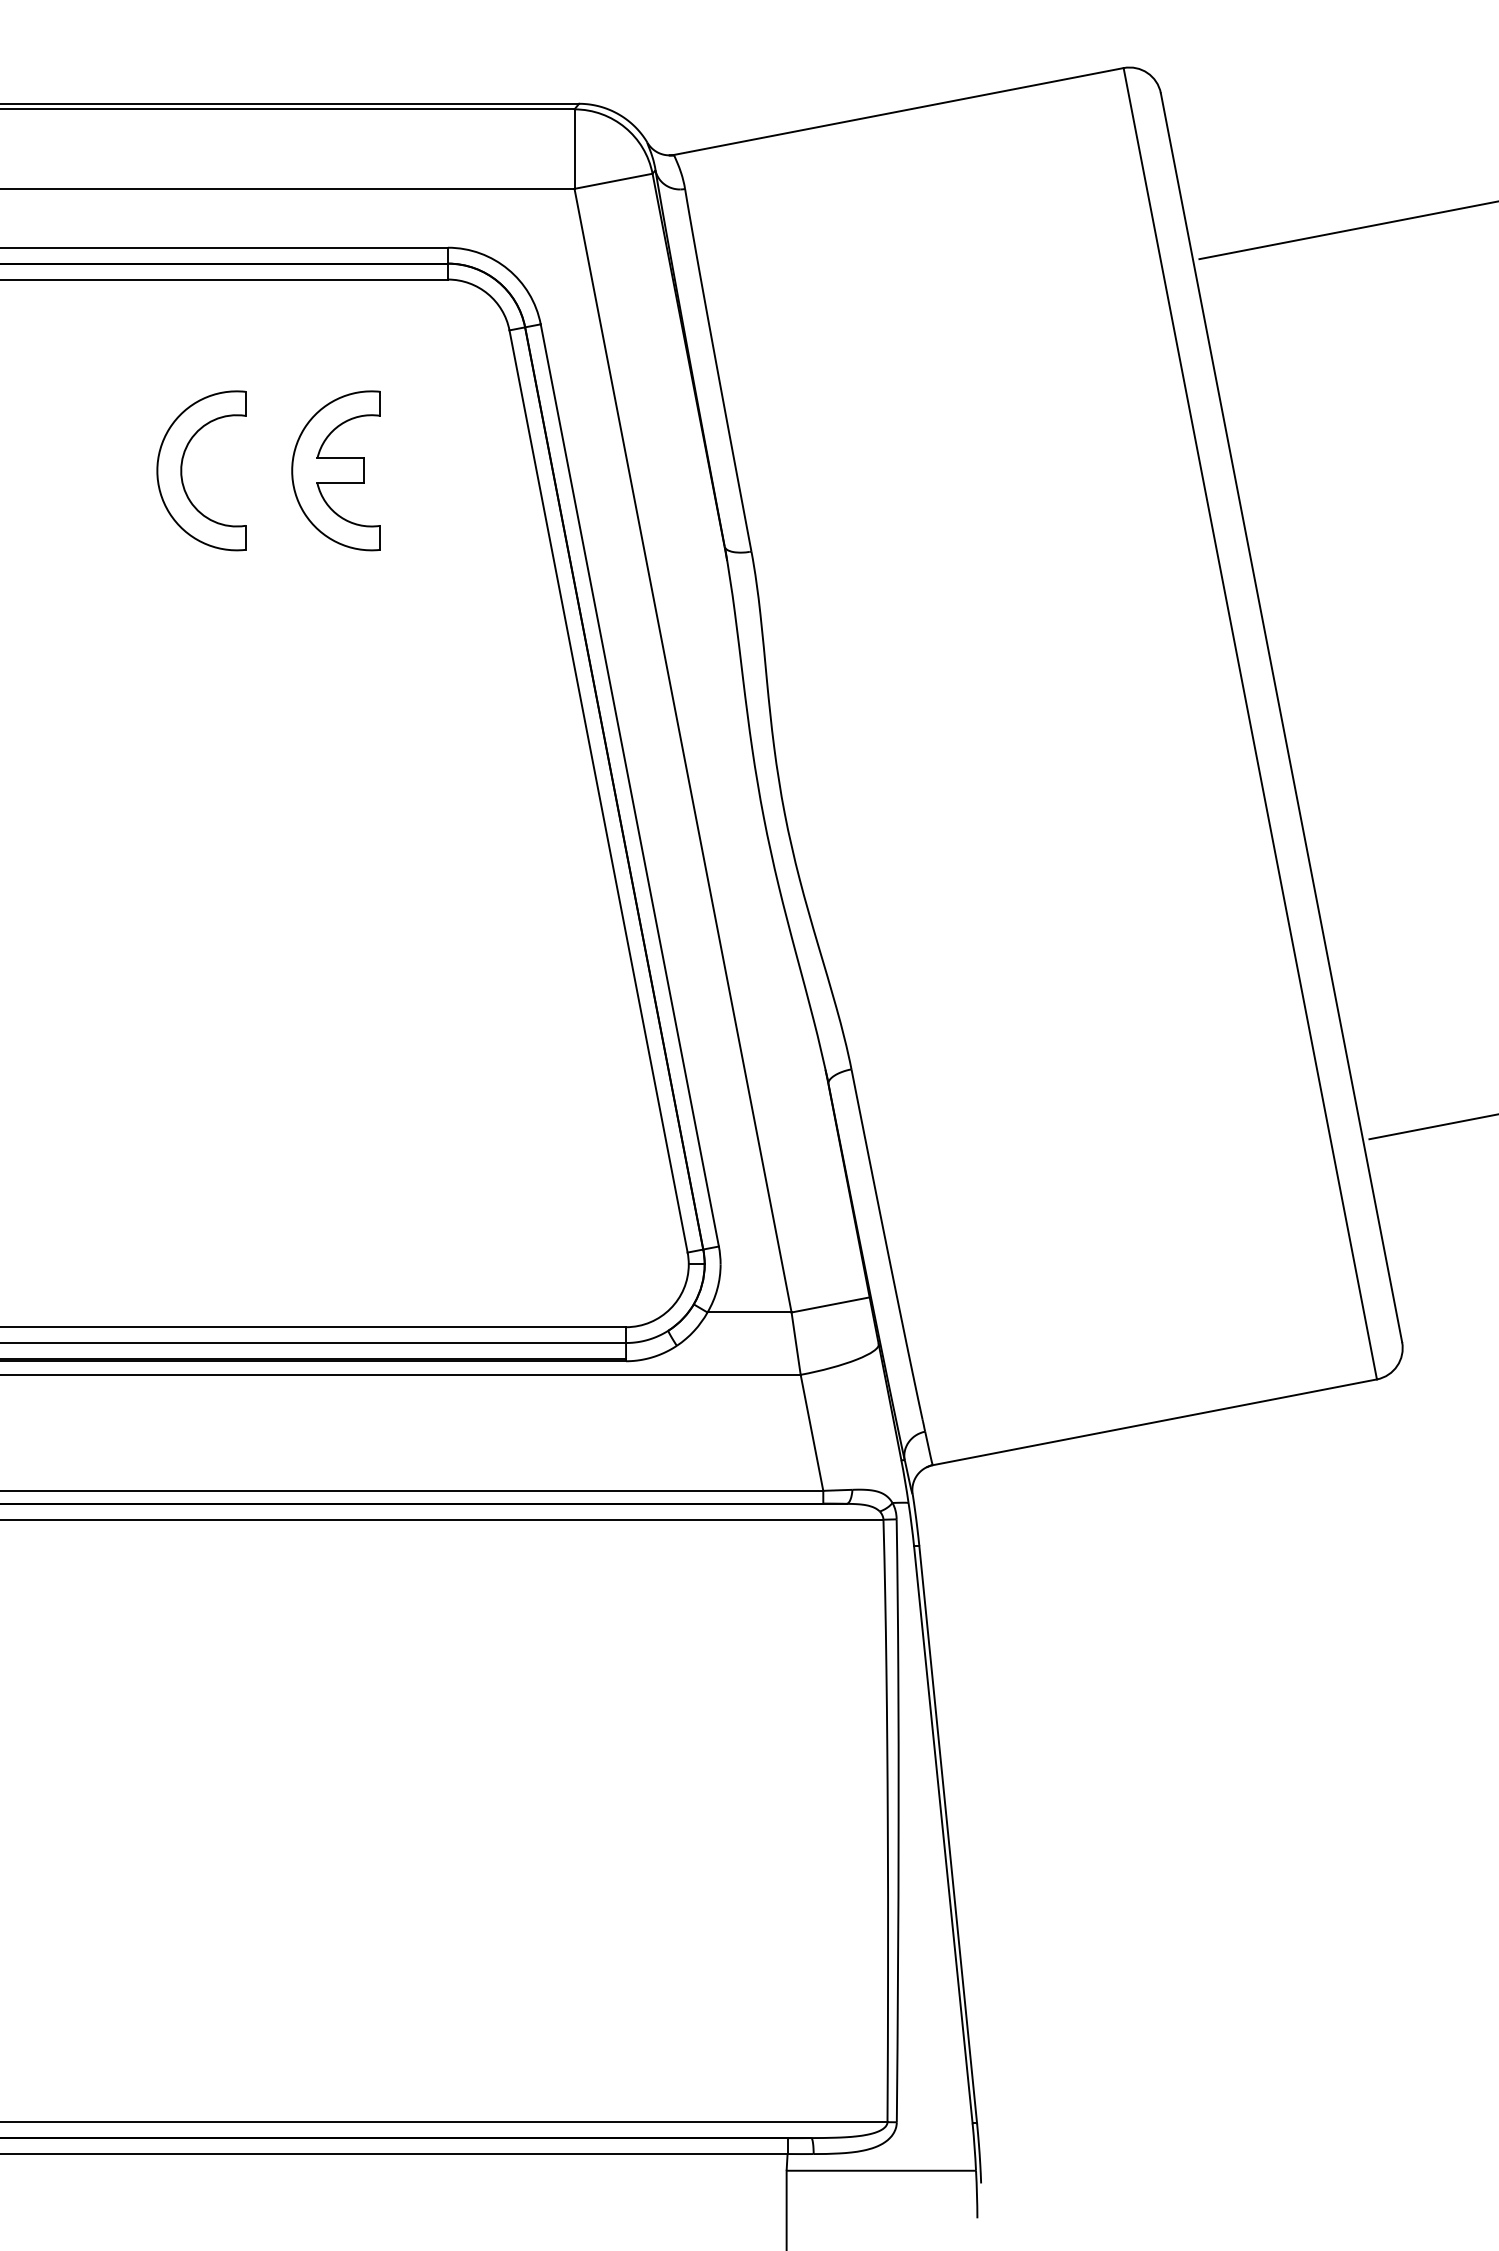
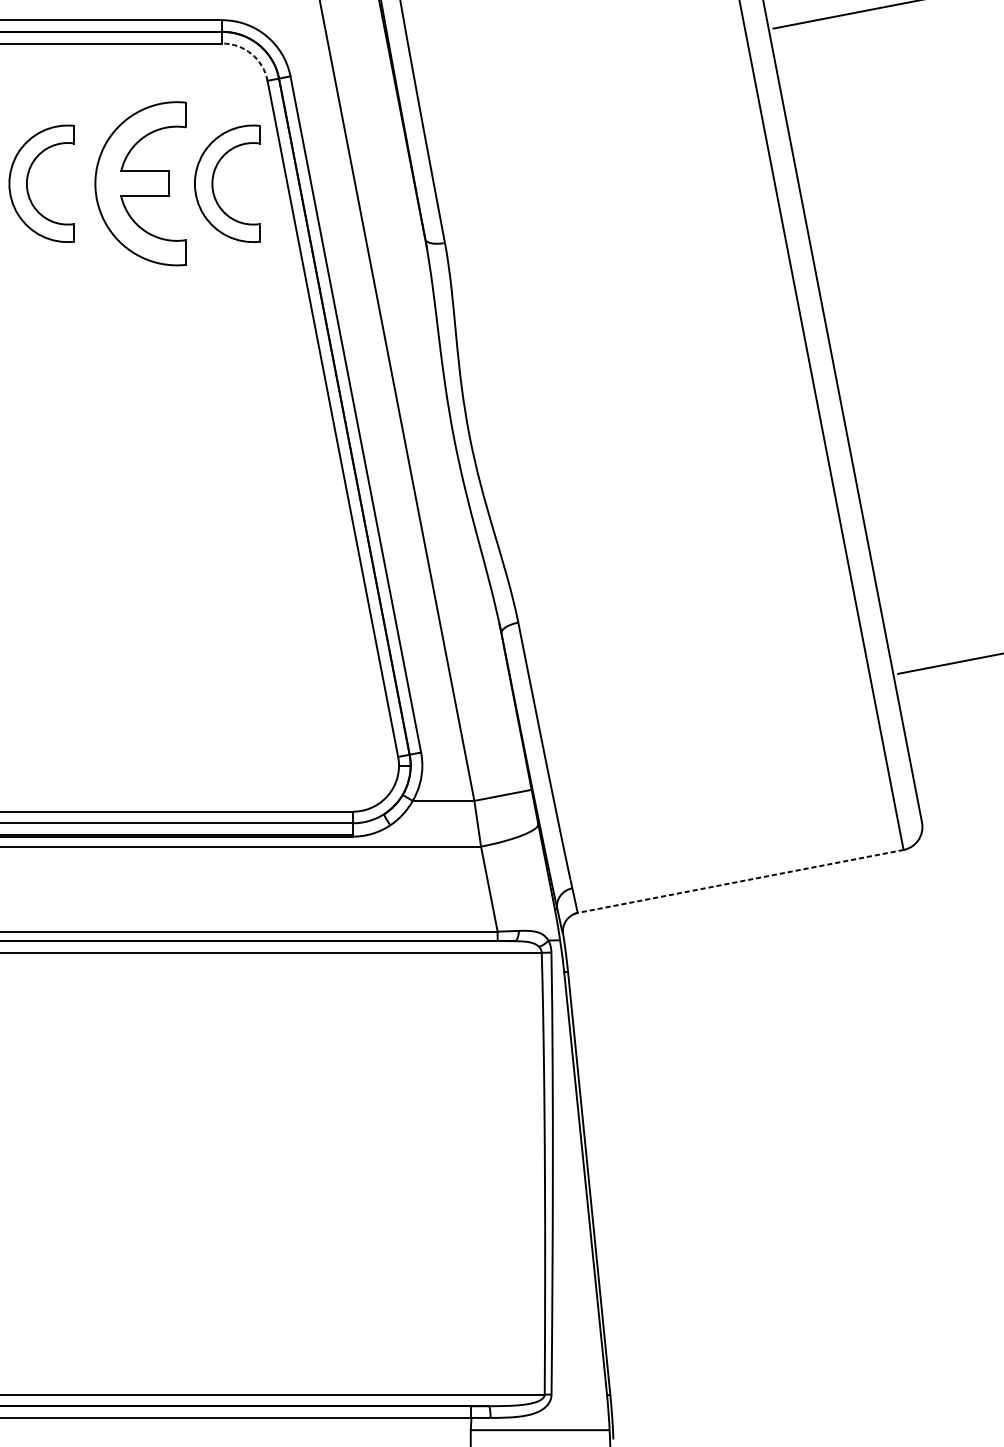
arc: (487, 293) -> (251, 53), solid -> dashed
part: (335, 470) -> (139, 183), size x1.4
part: (435, 470) -> (213, 183), added
line: (1154, 1422) -> (740, 881), solid -> dashed

